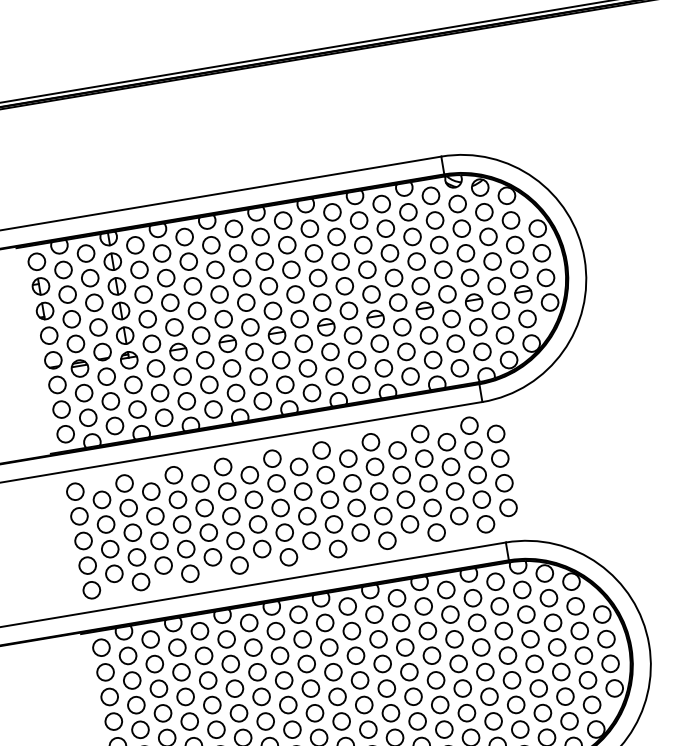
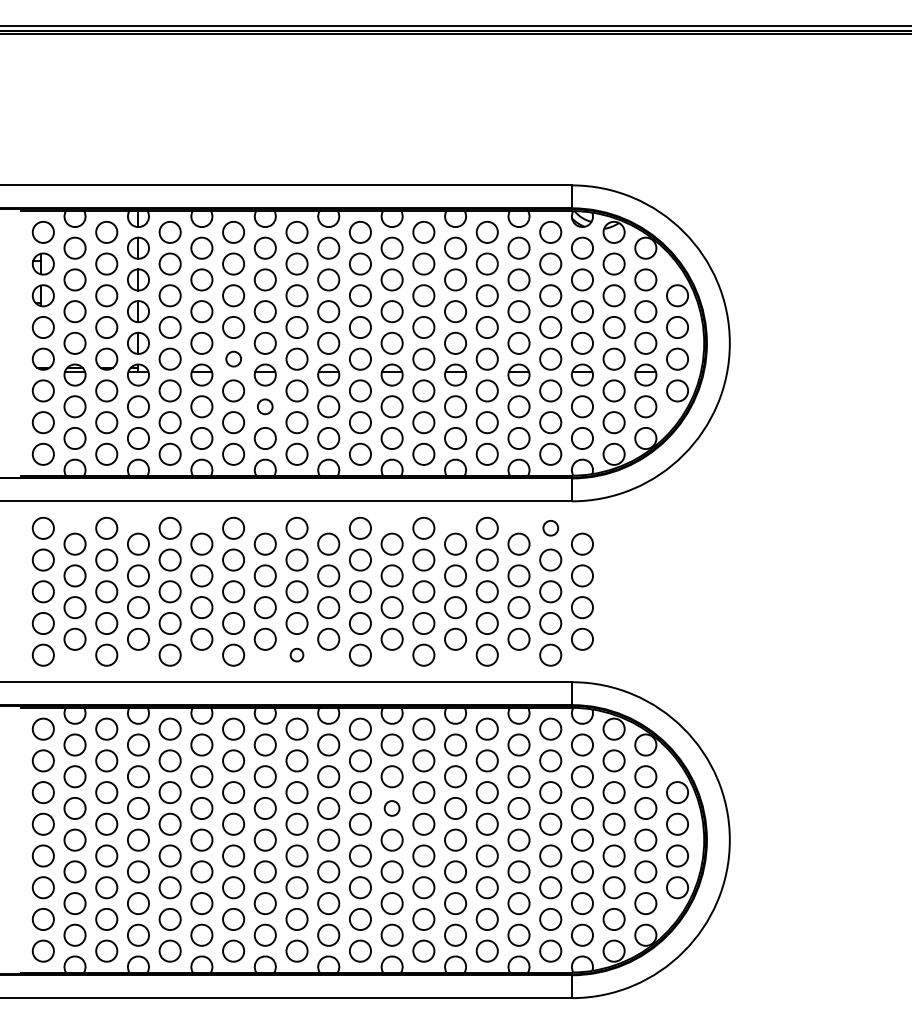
circle: (200, 335) -> (233, 358), size x0.7
circle: (231, 368) -> (264, 406), size x0.7
circle: (469, 425) -> (550, 527), size x0.7
circle: (288, 556) -> (296, 654), size x0.6
circle: (382, 664) -> (391, 808), size x0.7

